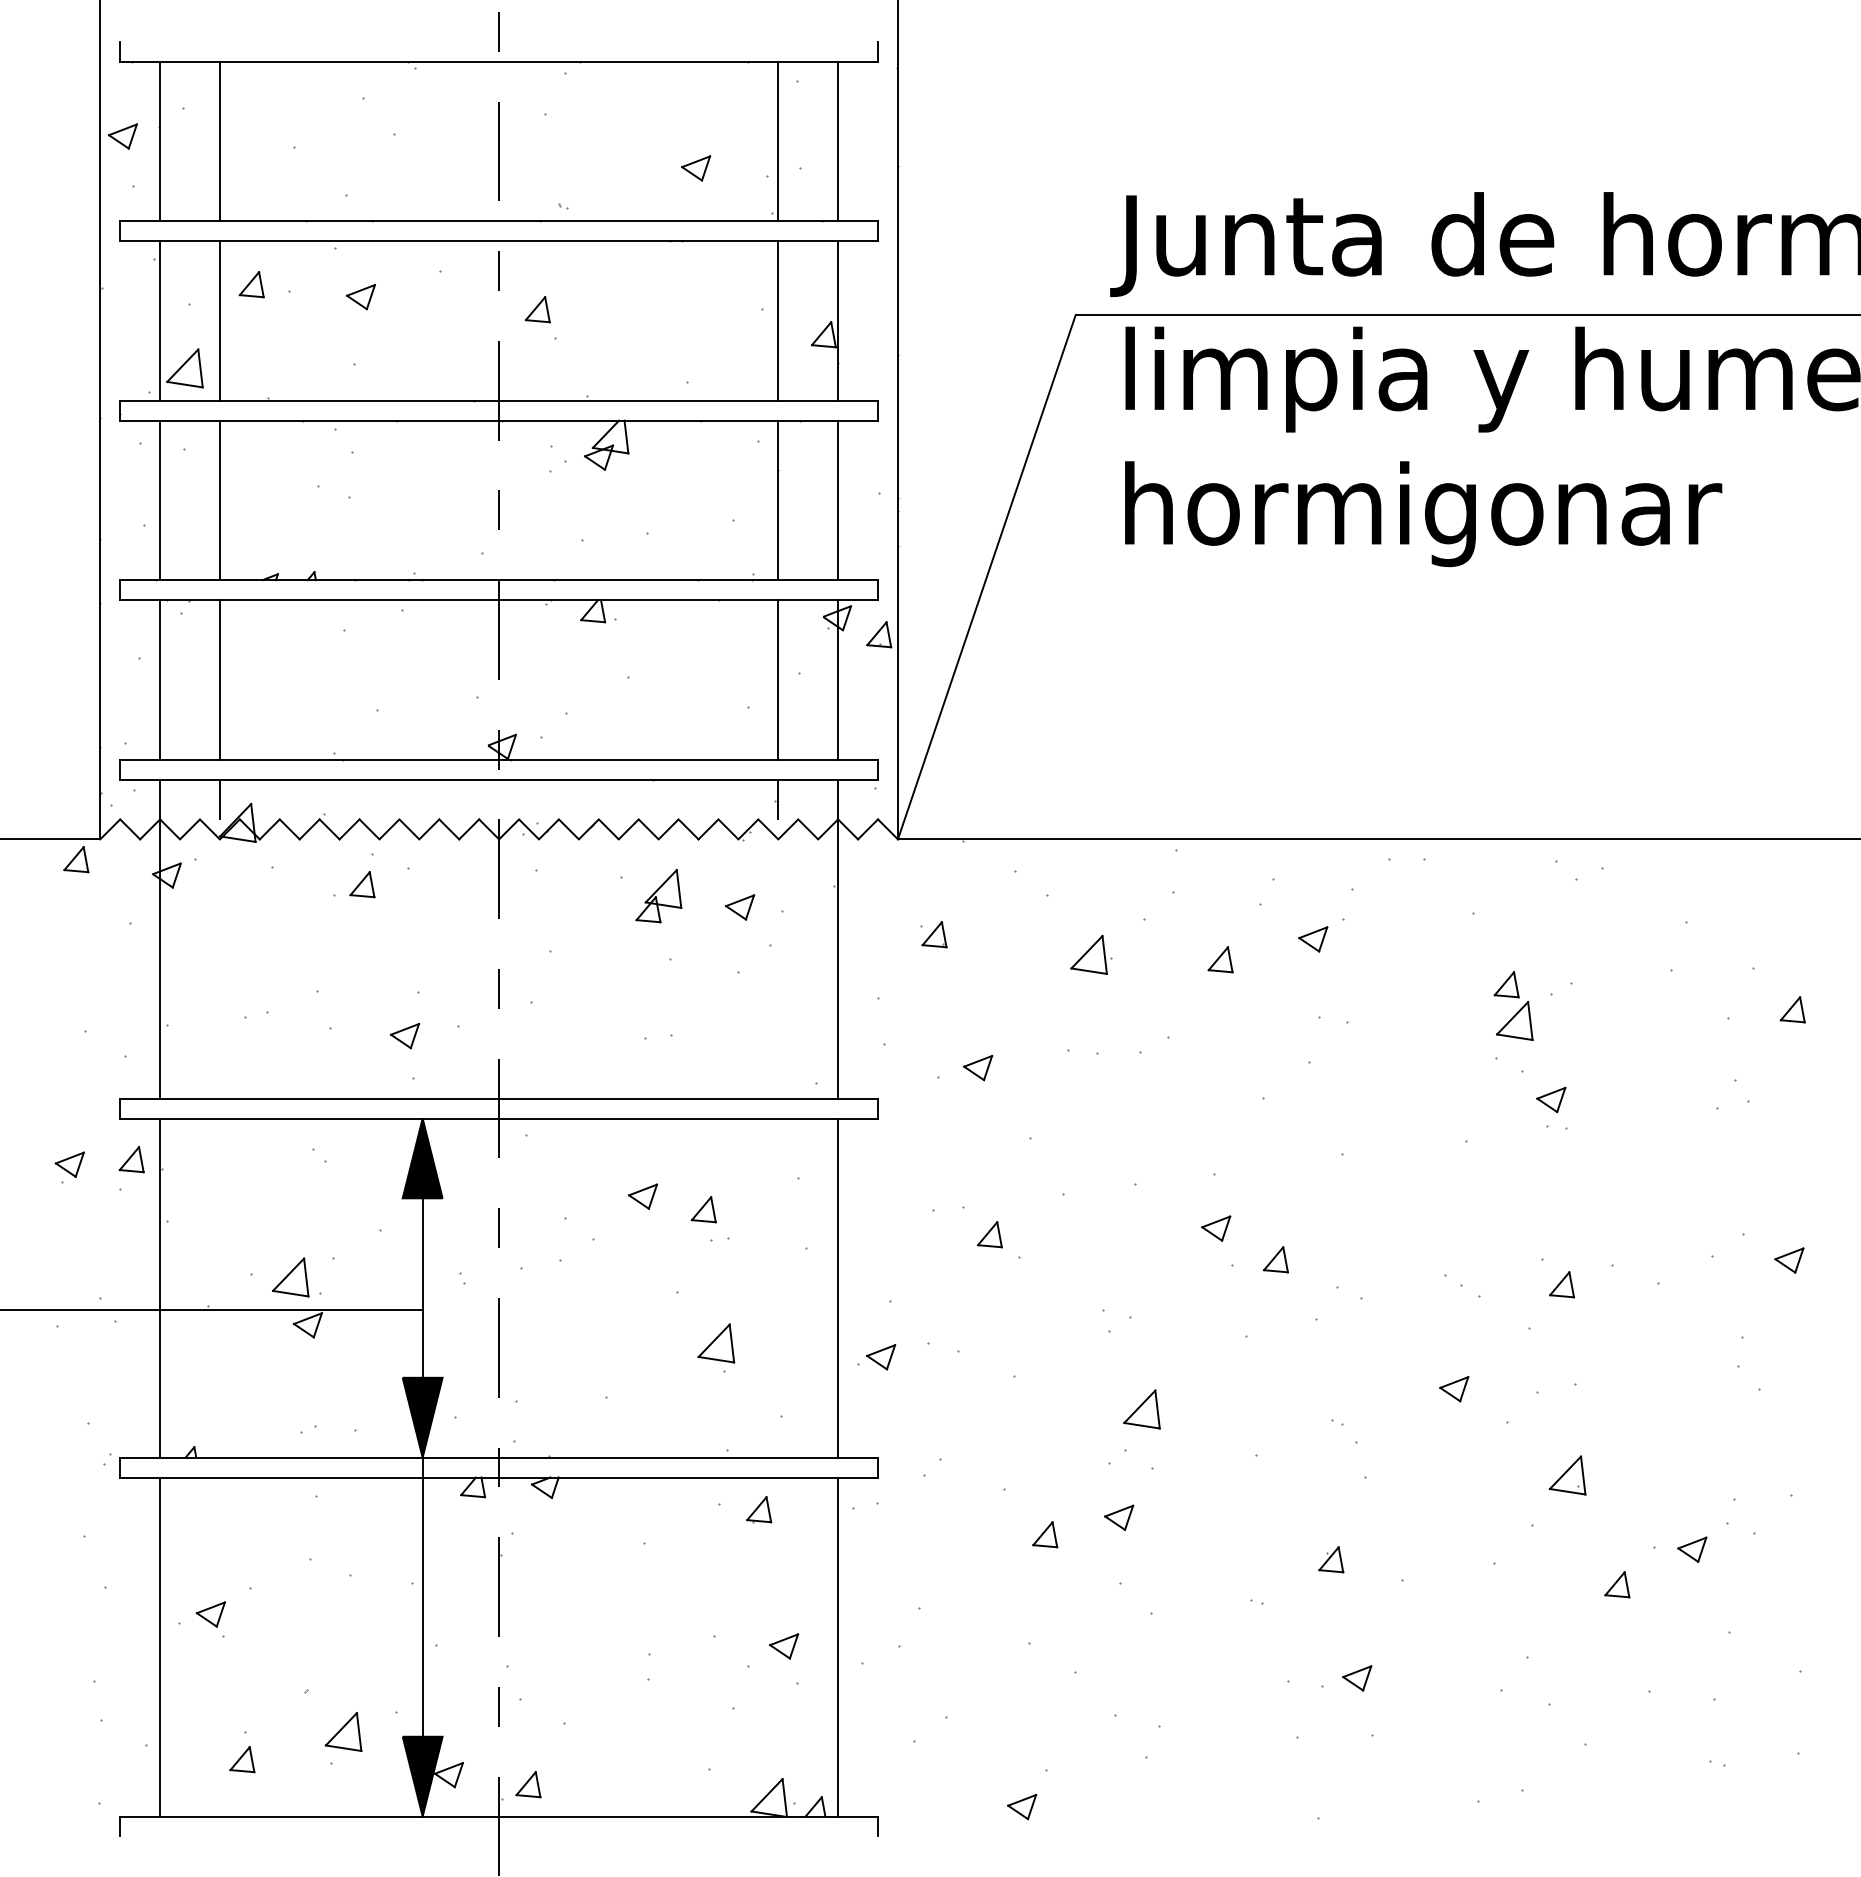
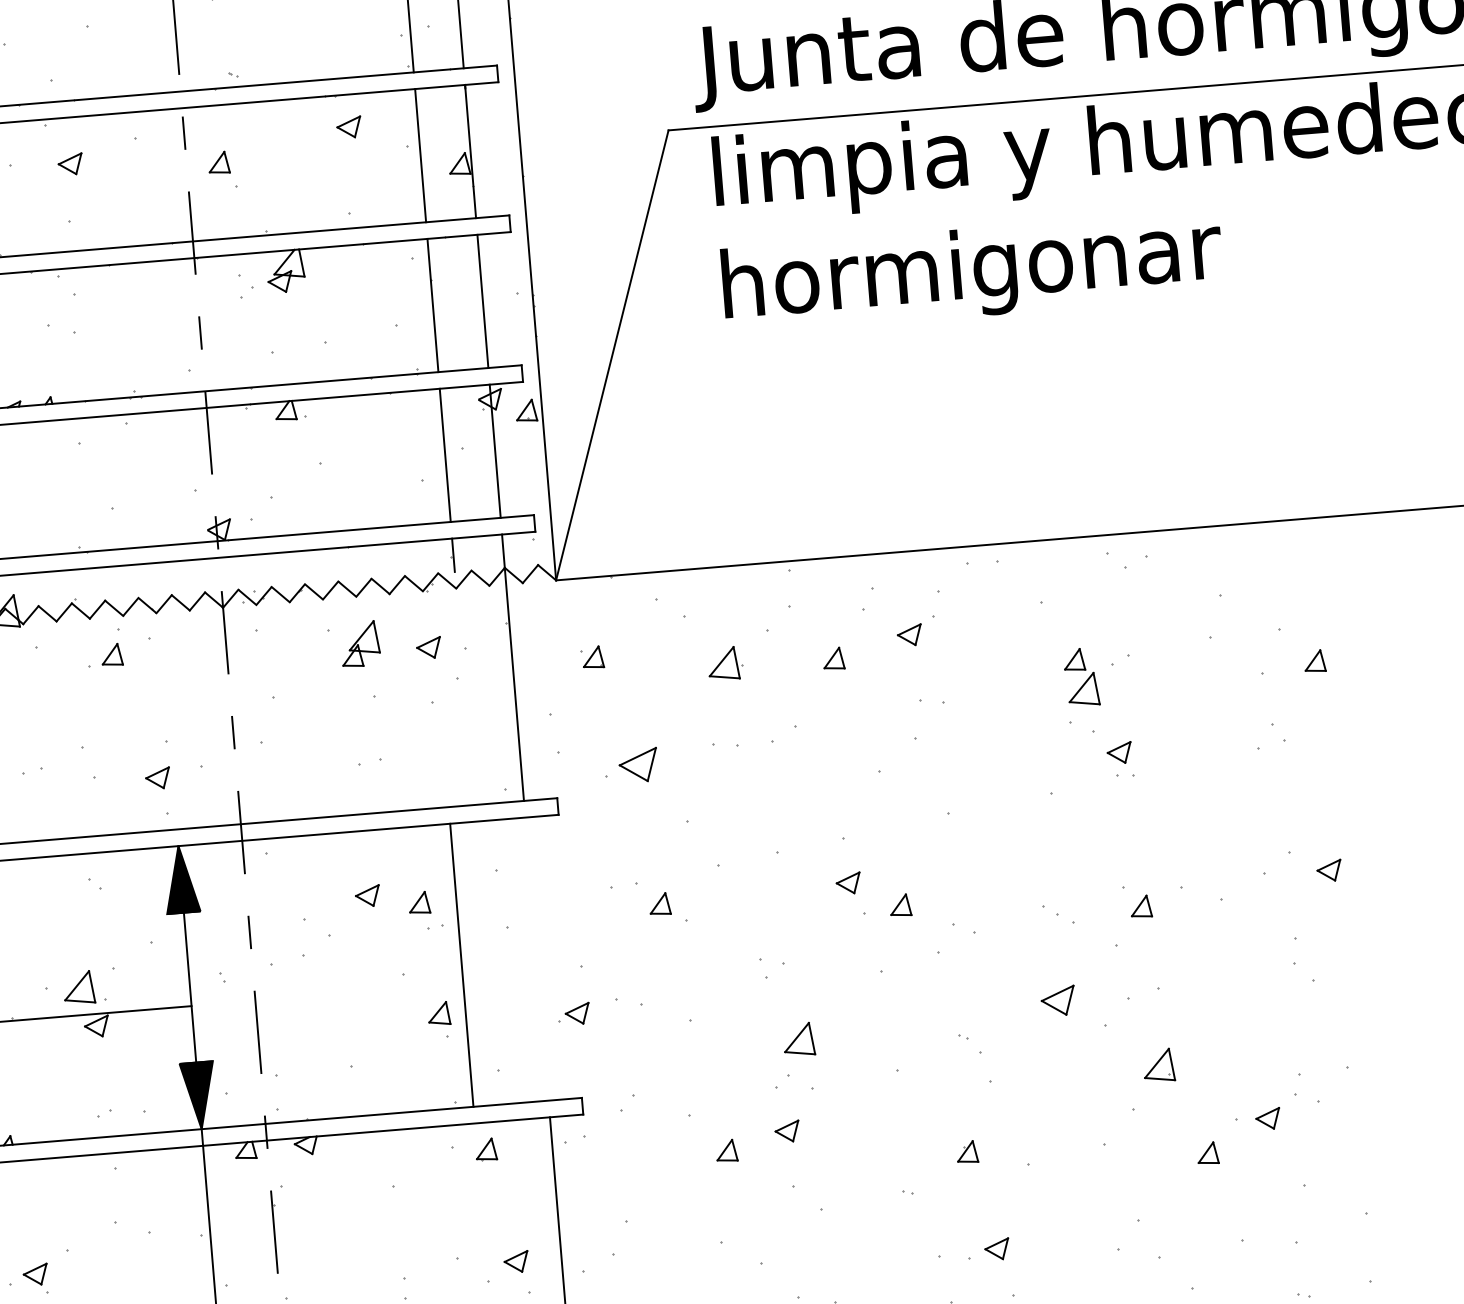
part: (696, 168) -> (349, 127), moved
part: (978, 1068) -> (639, 766), size x1.6
line: (838, 1287) -> (462, 964), moved
part: (716, 1343) -> (439, 1013), size x0.7
part: (1454, 1389) -> (1058, 1001), size x1.4

